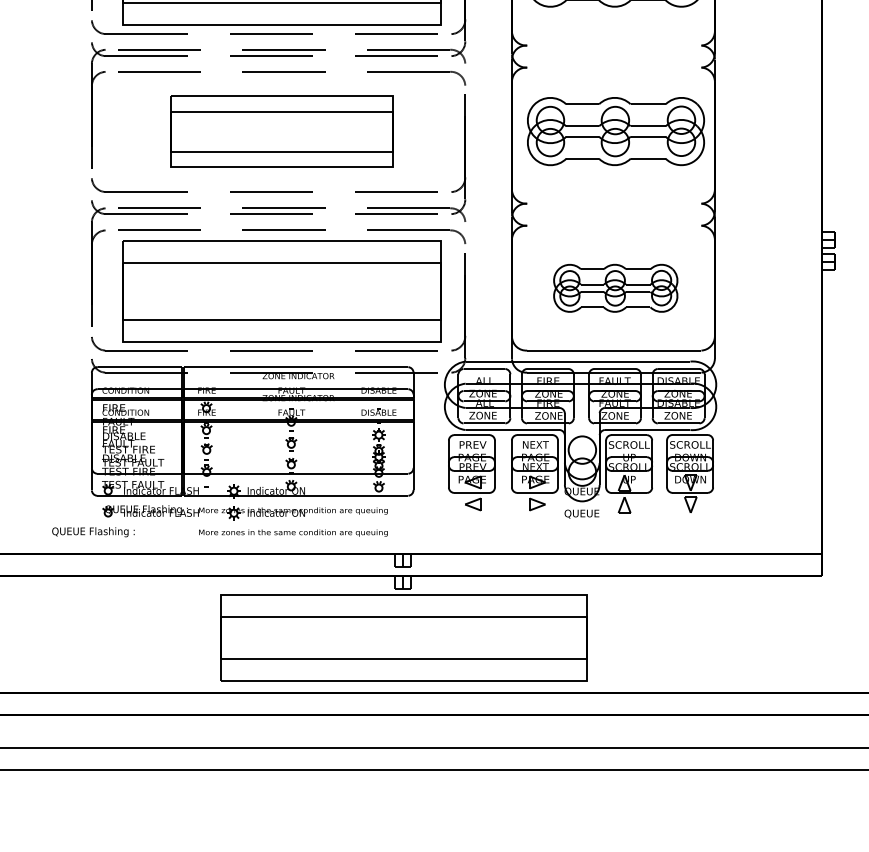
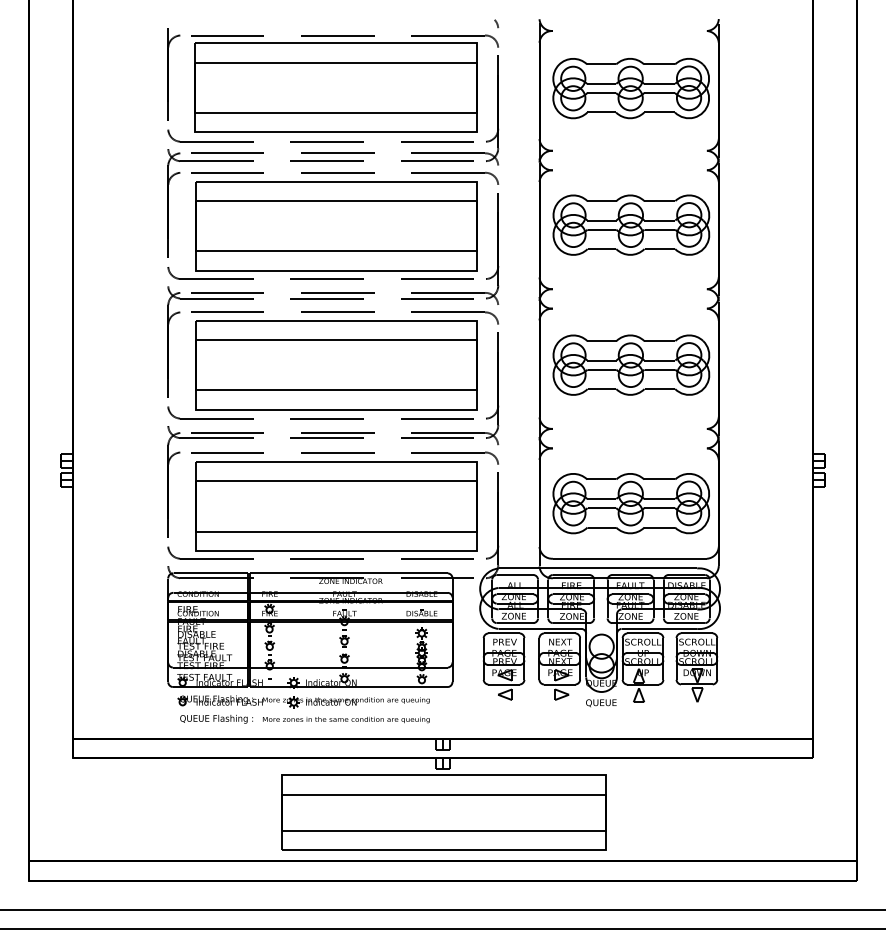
part: (282, 131) -> (336, 365), size x1.43
part: (614, 288) -> (630, 503), size x1.43
text: (93, 531) -> (216, 718), moved

